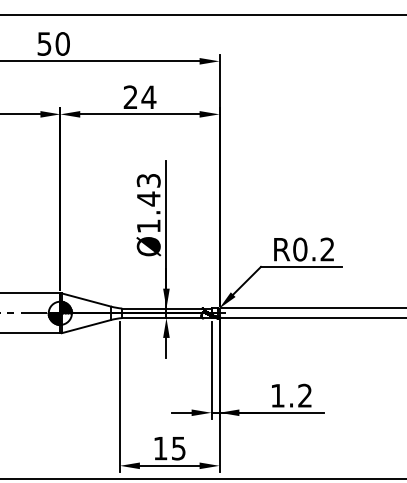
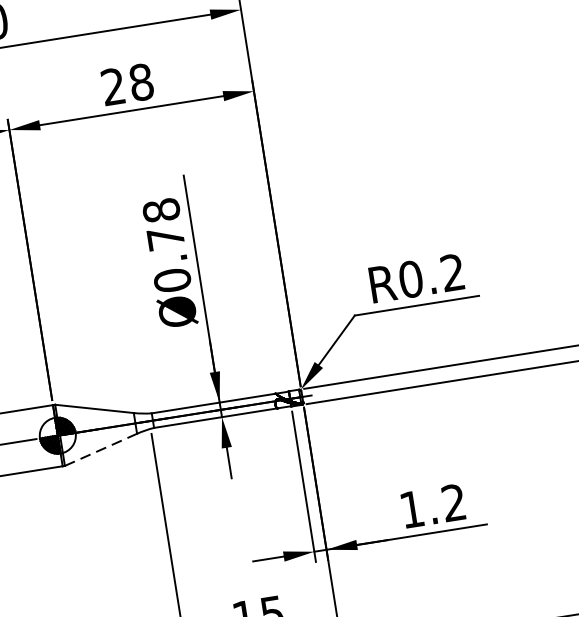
text: (148, 97) -> (140, 82), 24 -> 28
text: (148, 203) -> (166, 245), Ø1.43 -> Ø0.78
line: (86, 326) -> (101, 449), solid -> dashed

